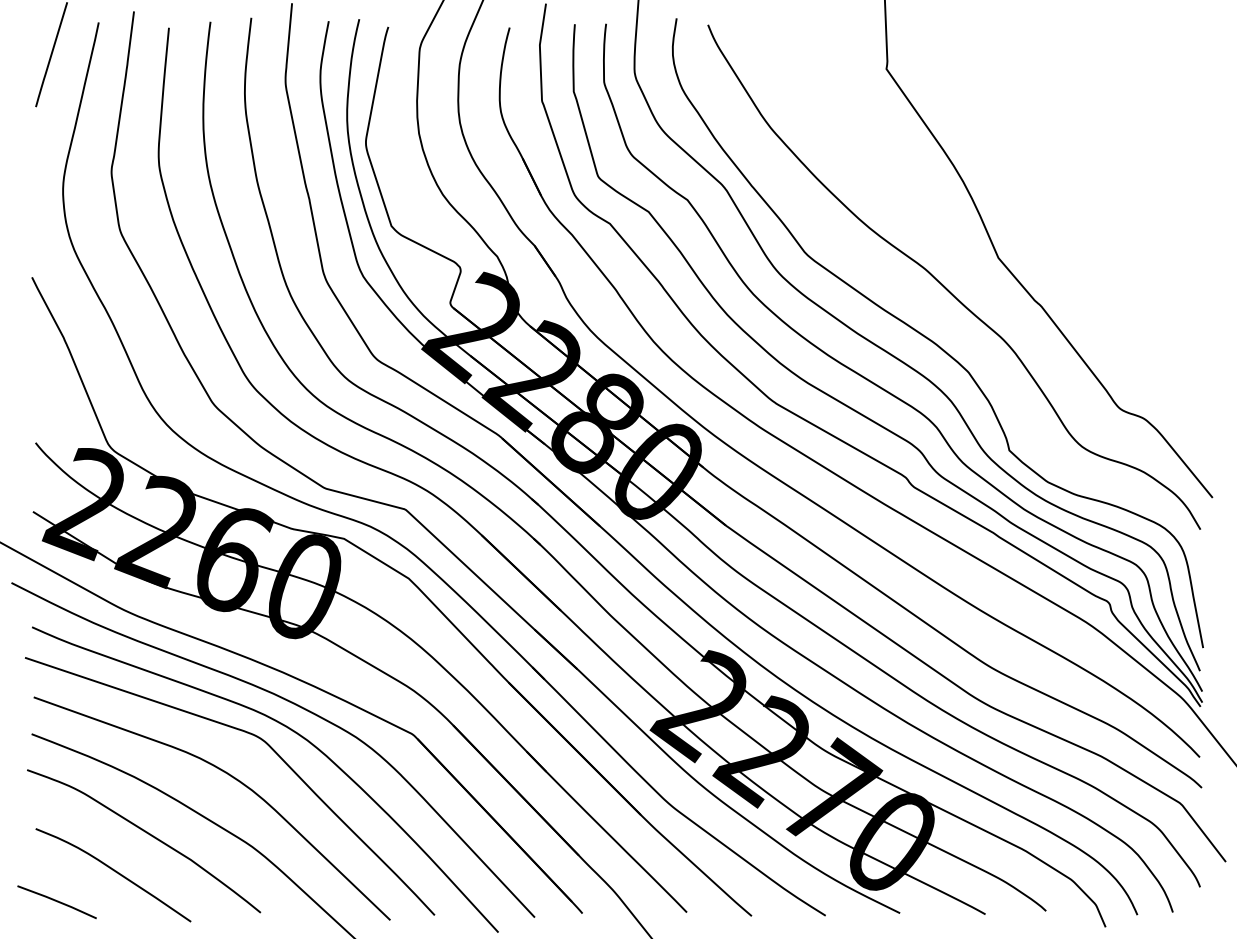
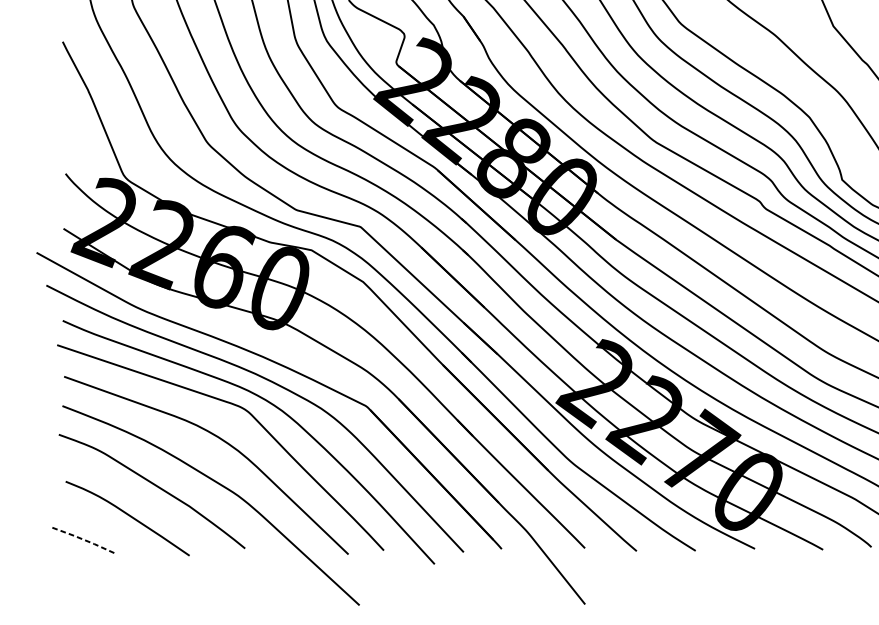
line: (57, 901) -> (83, 539), solid -> dashed

